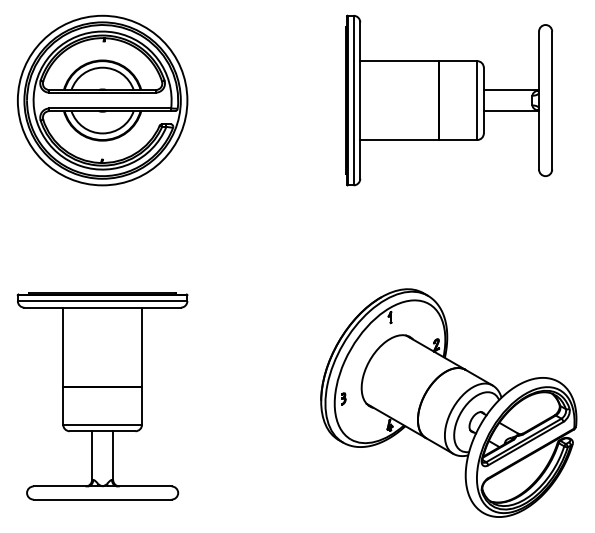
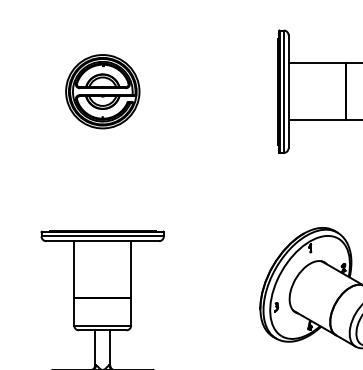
part: (102, 100) -> (102, 91), size x0.6

